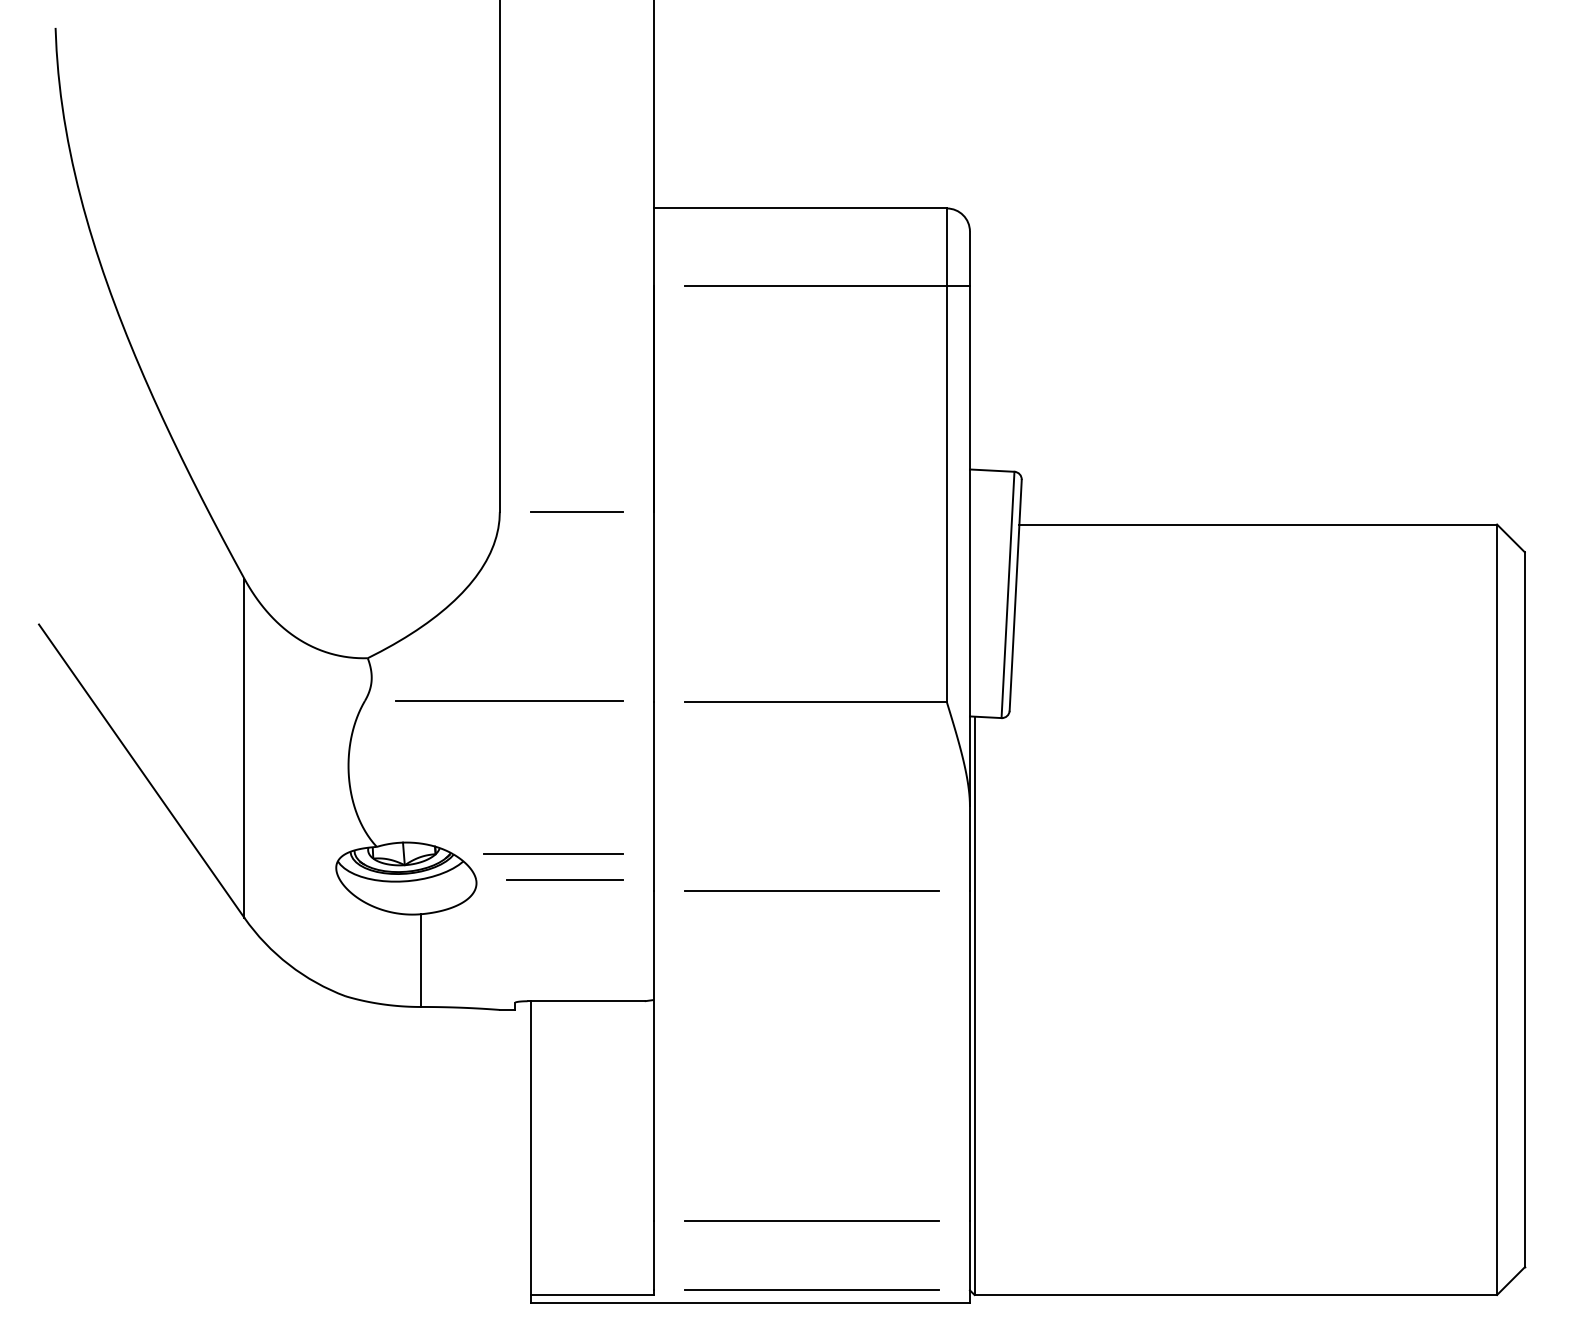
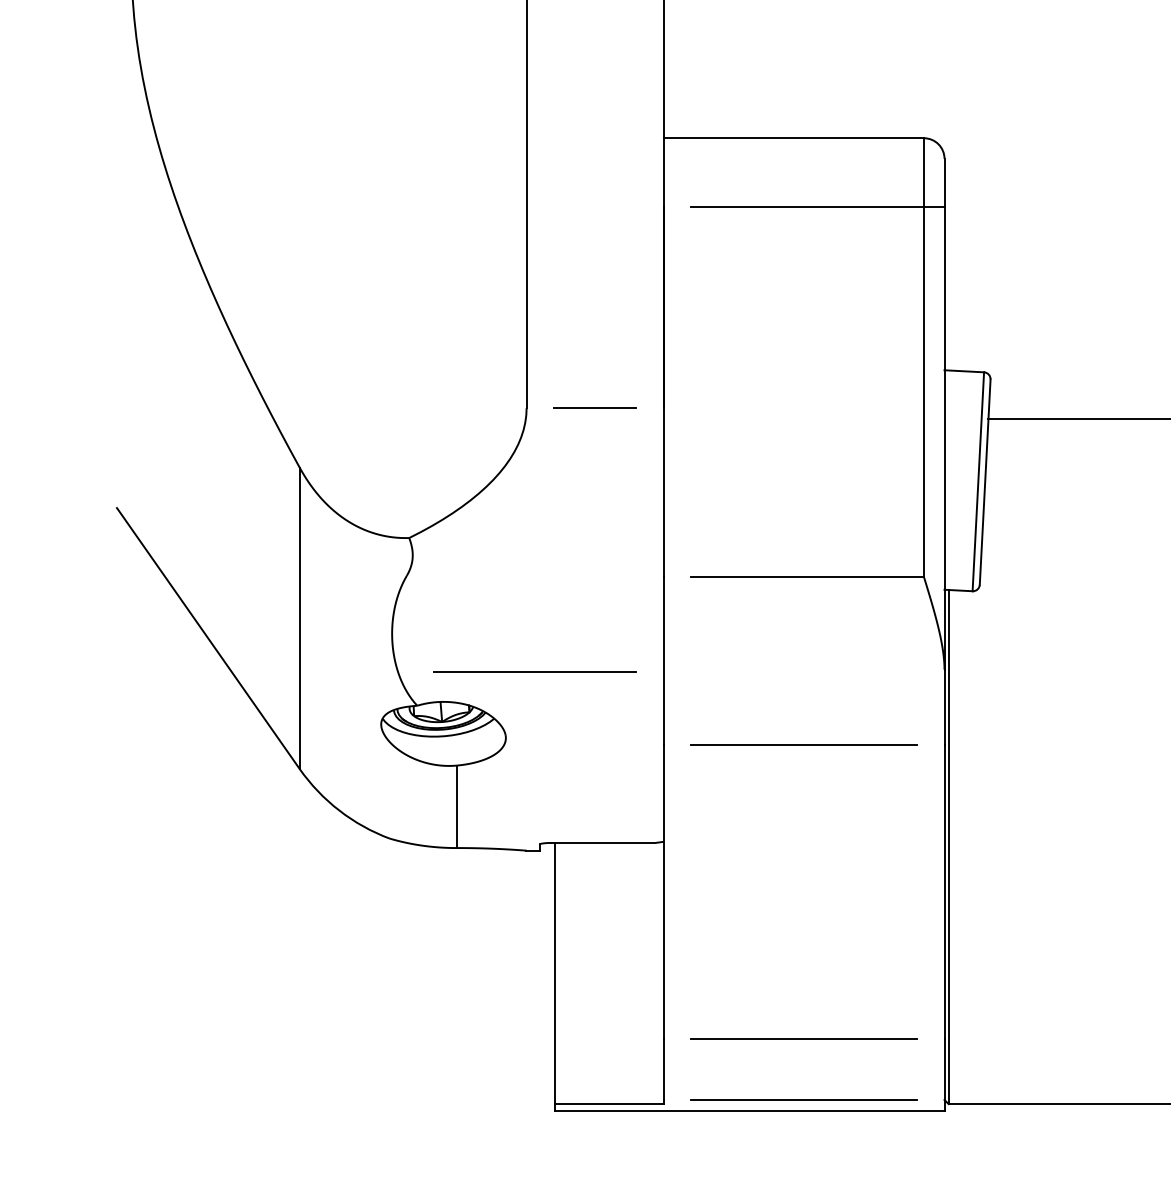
line: (509, 700) -> (535, 671), moved
line: (553, 854) -> (574, 712), removed
line: (565, 879) -> (584, 734), removed

